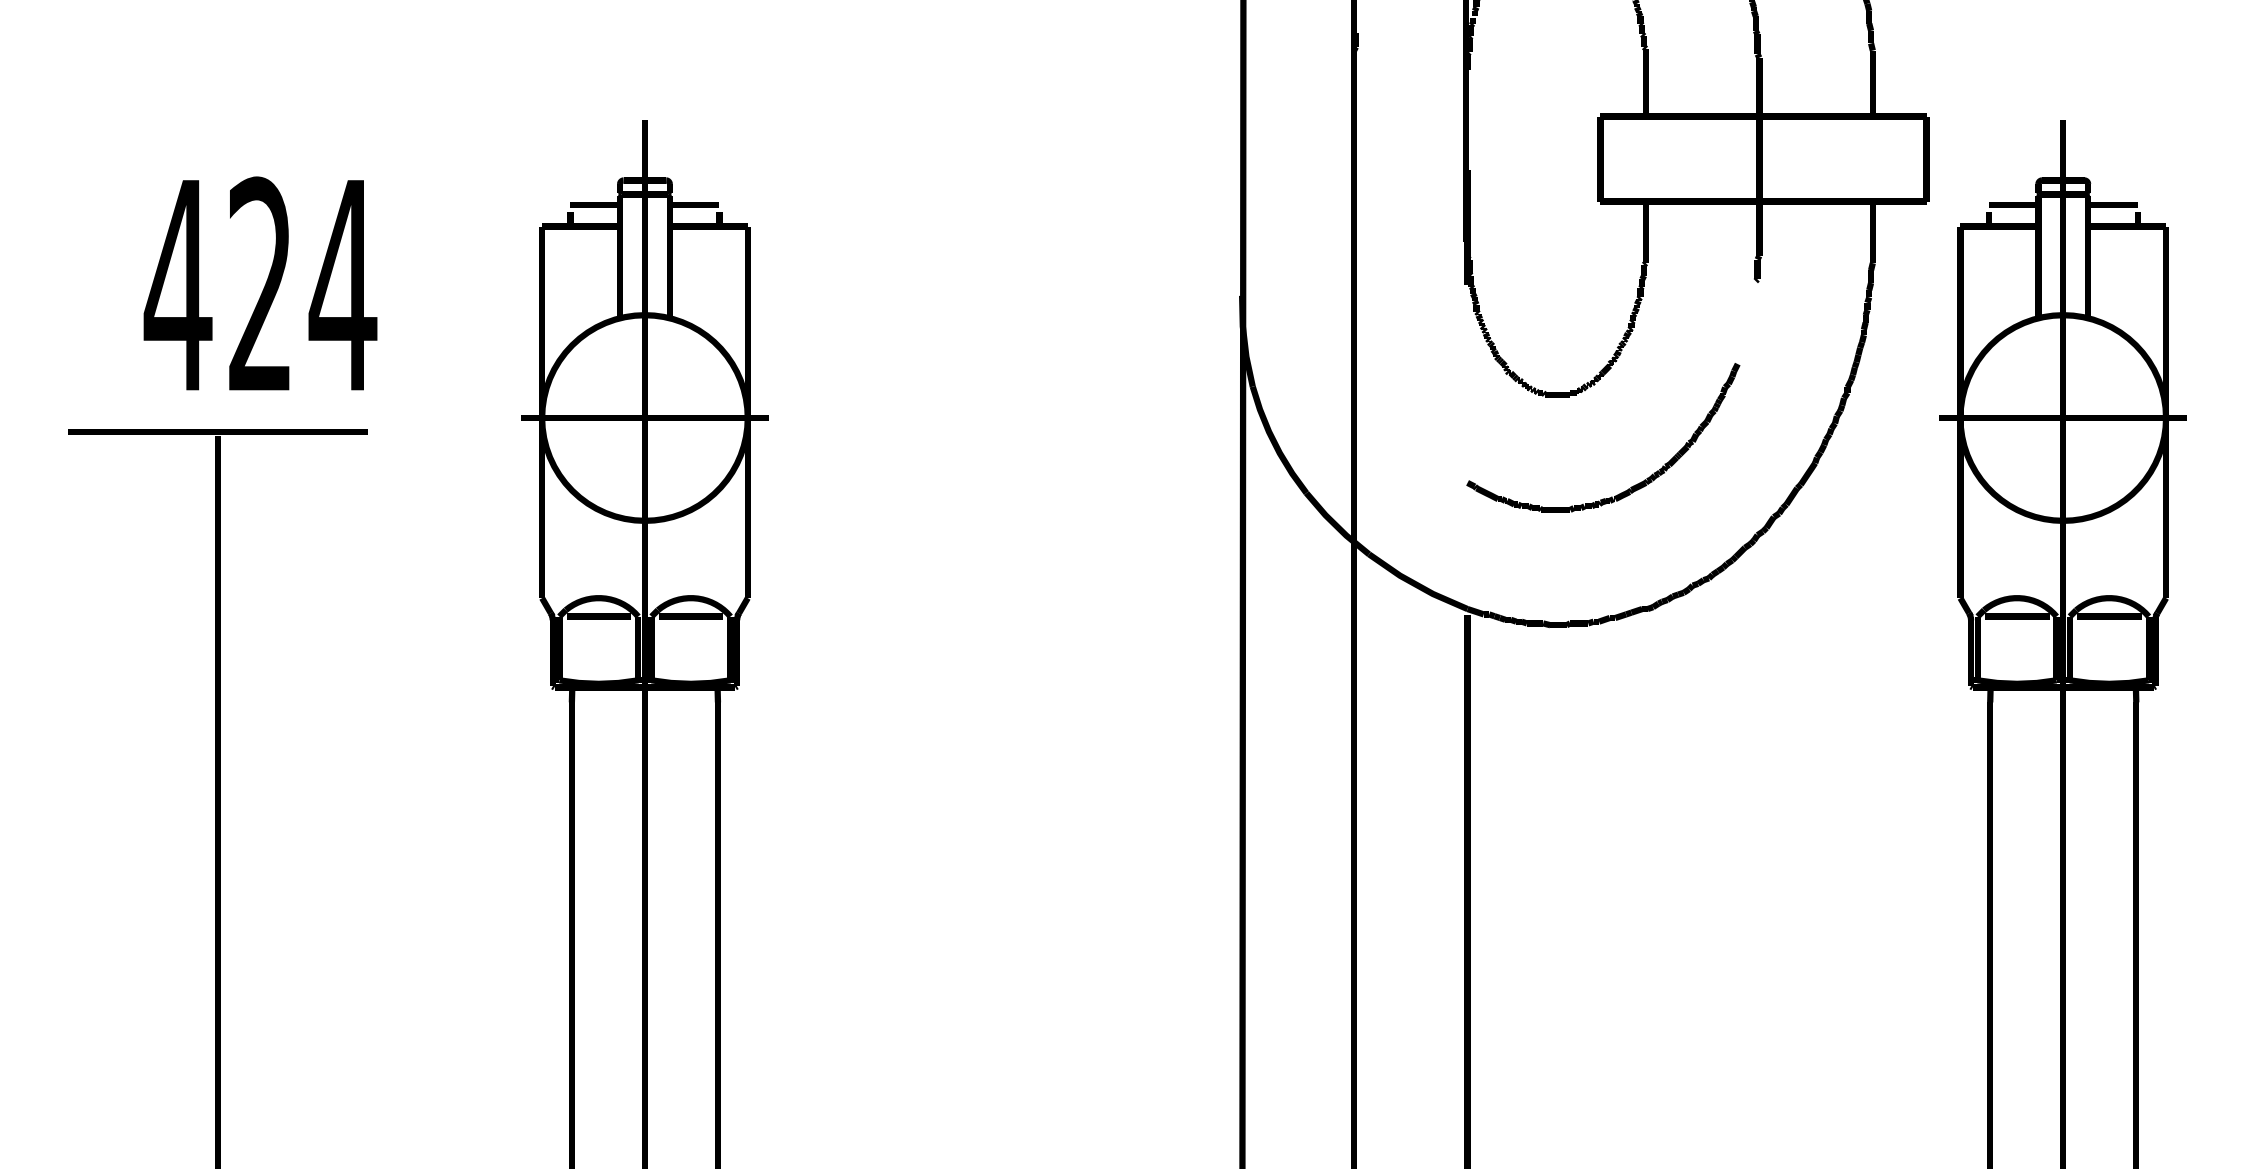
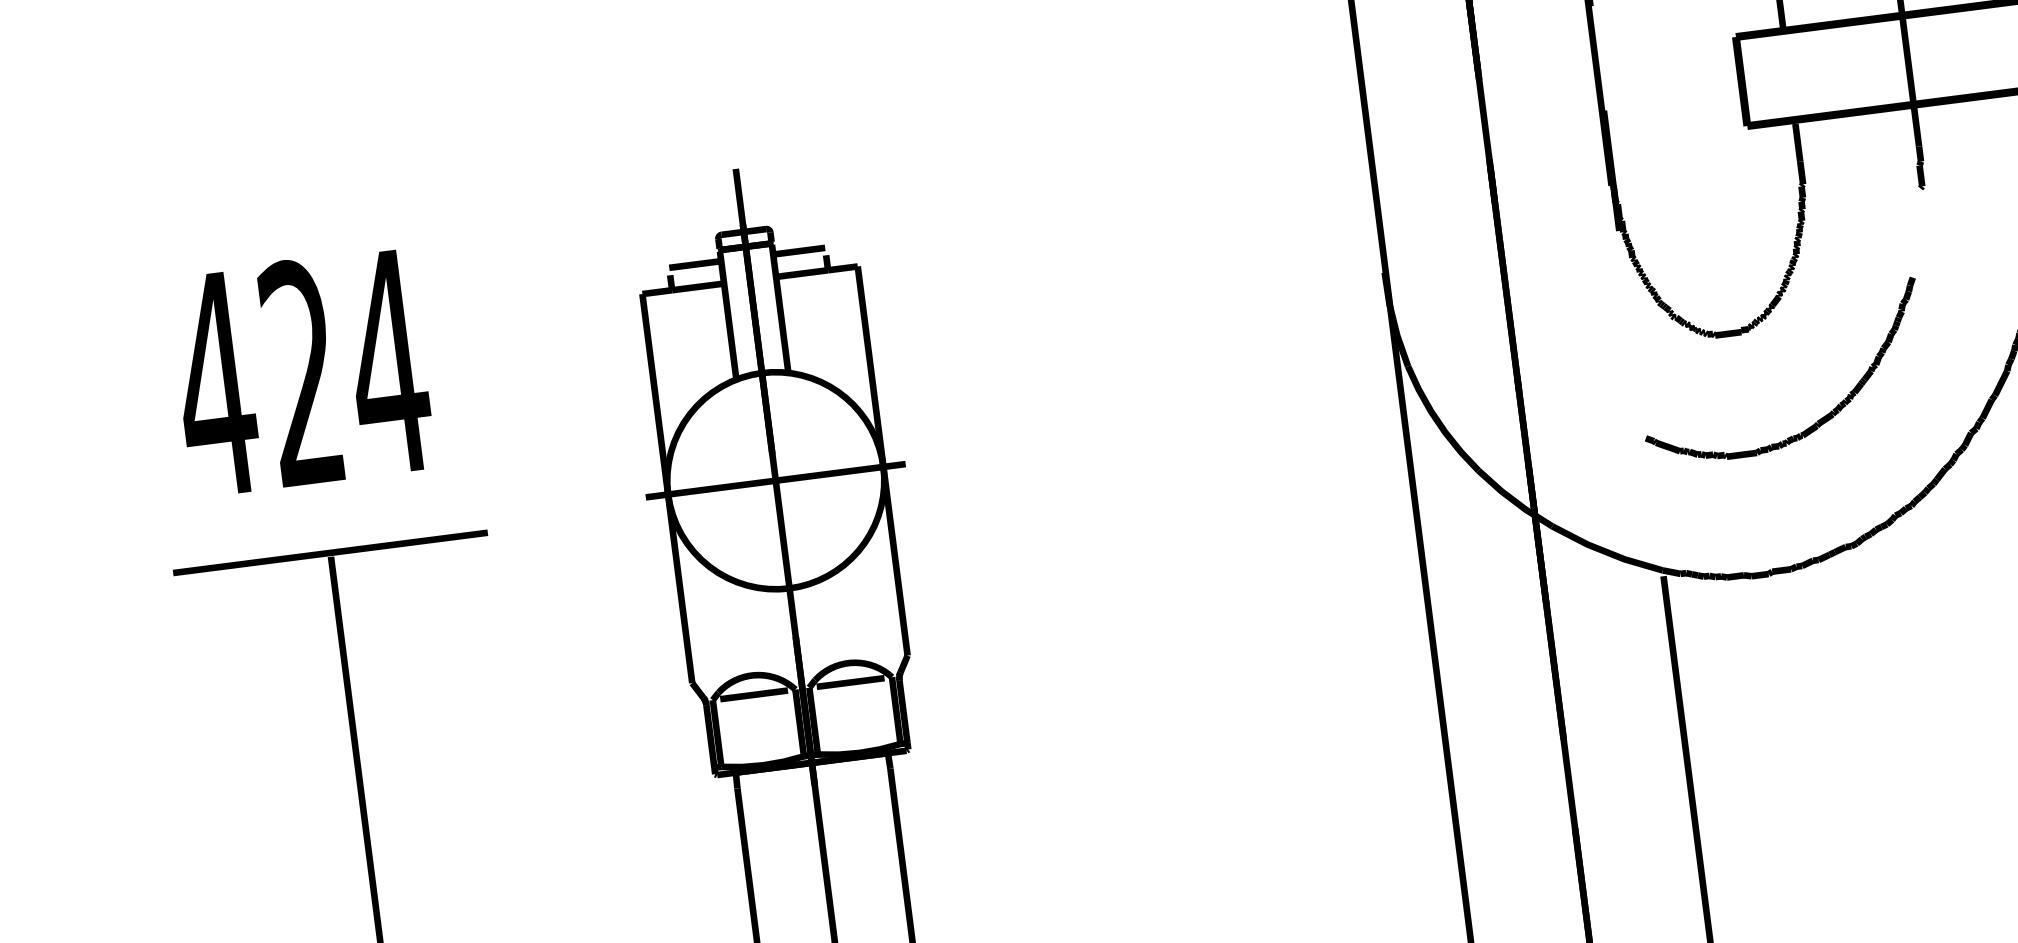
text: (260, 283) -> (301, 371), moved

